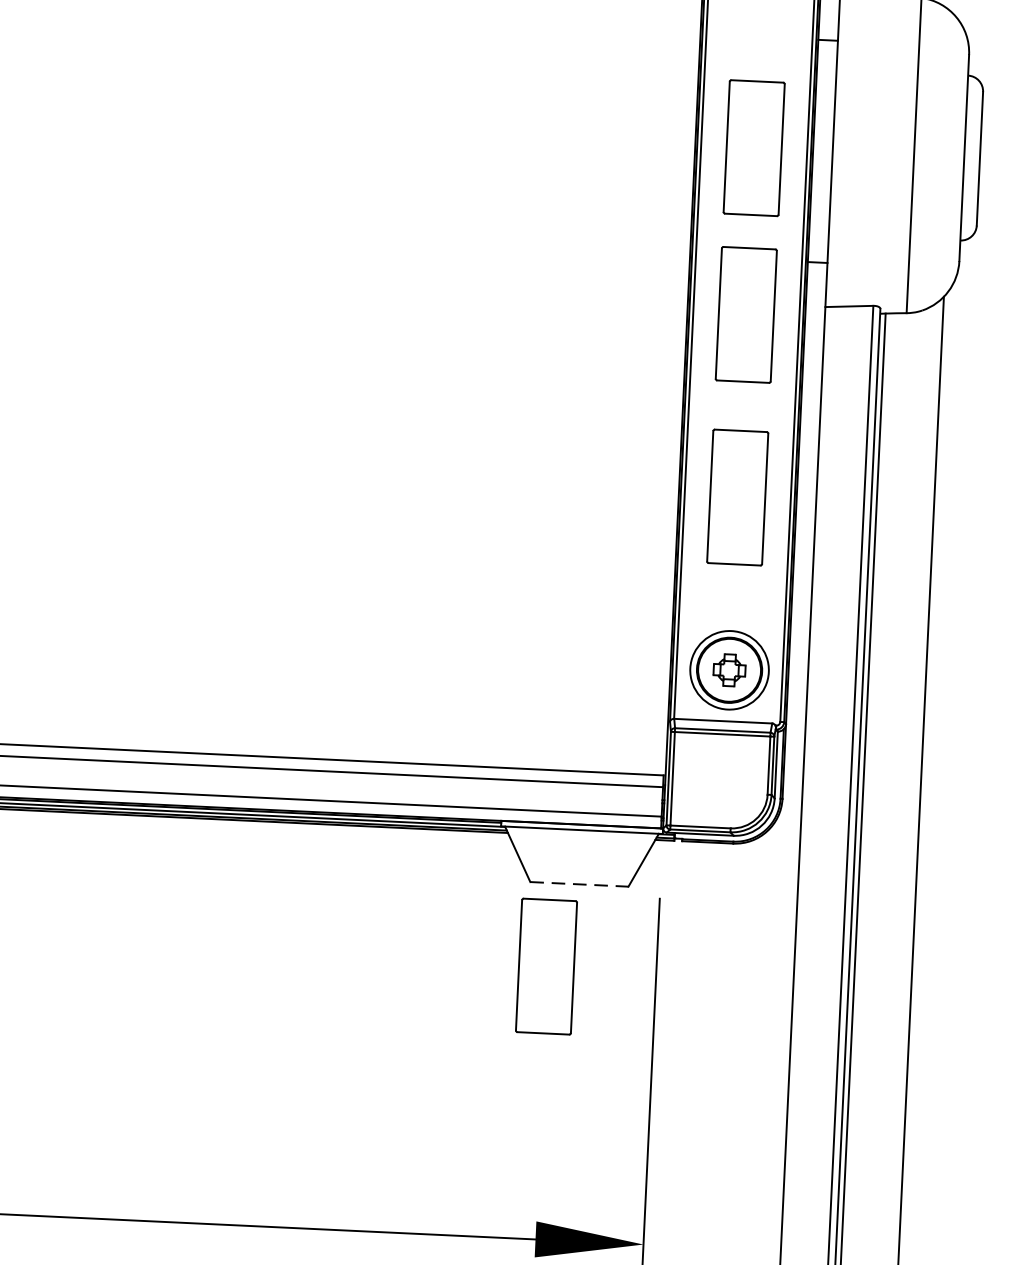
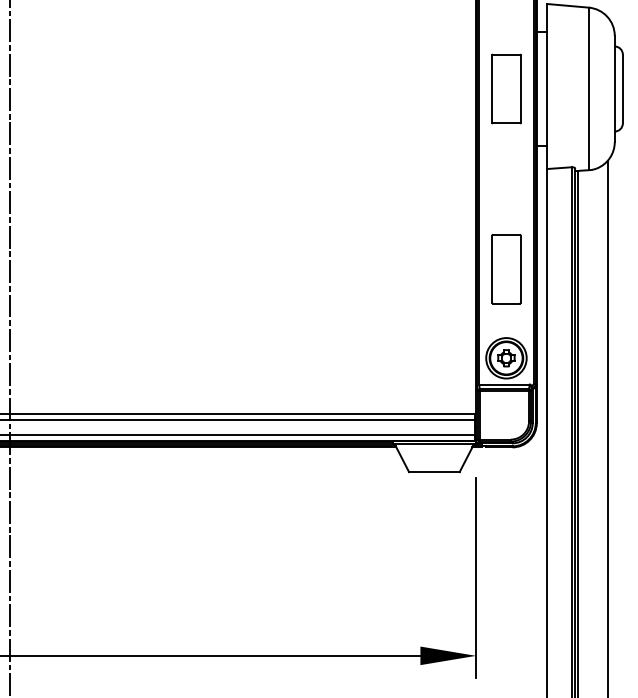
part: (746, 313) -> (506, 174), removed
line: (579, 885) -> (434, 472), dashed -> solid
part: (546, 967) -> (419, 515), removed

